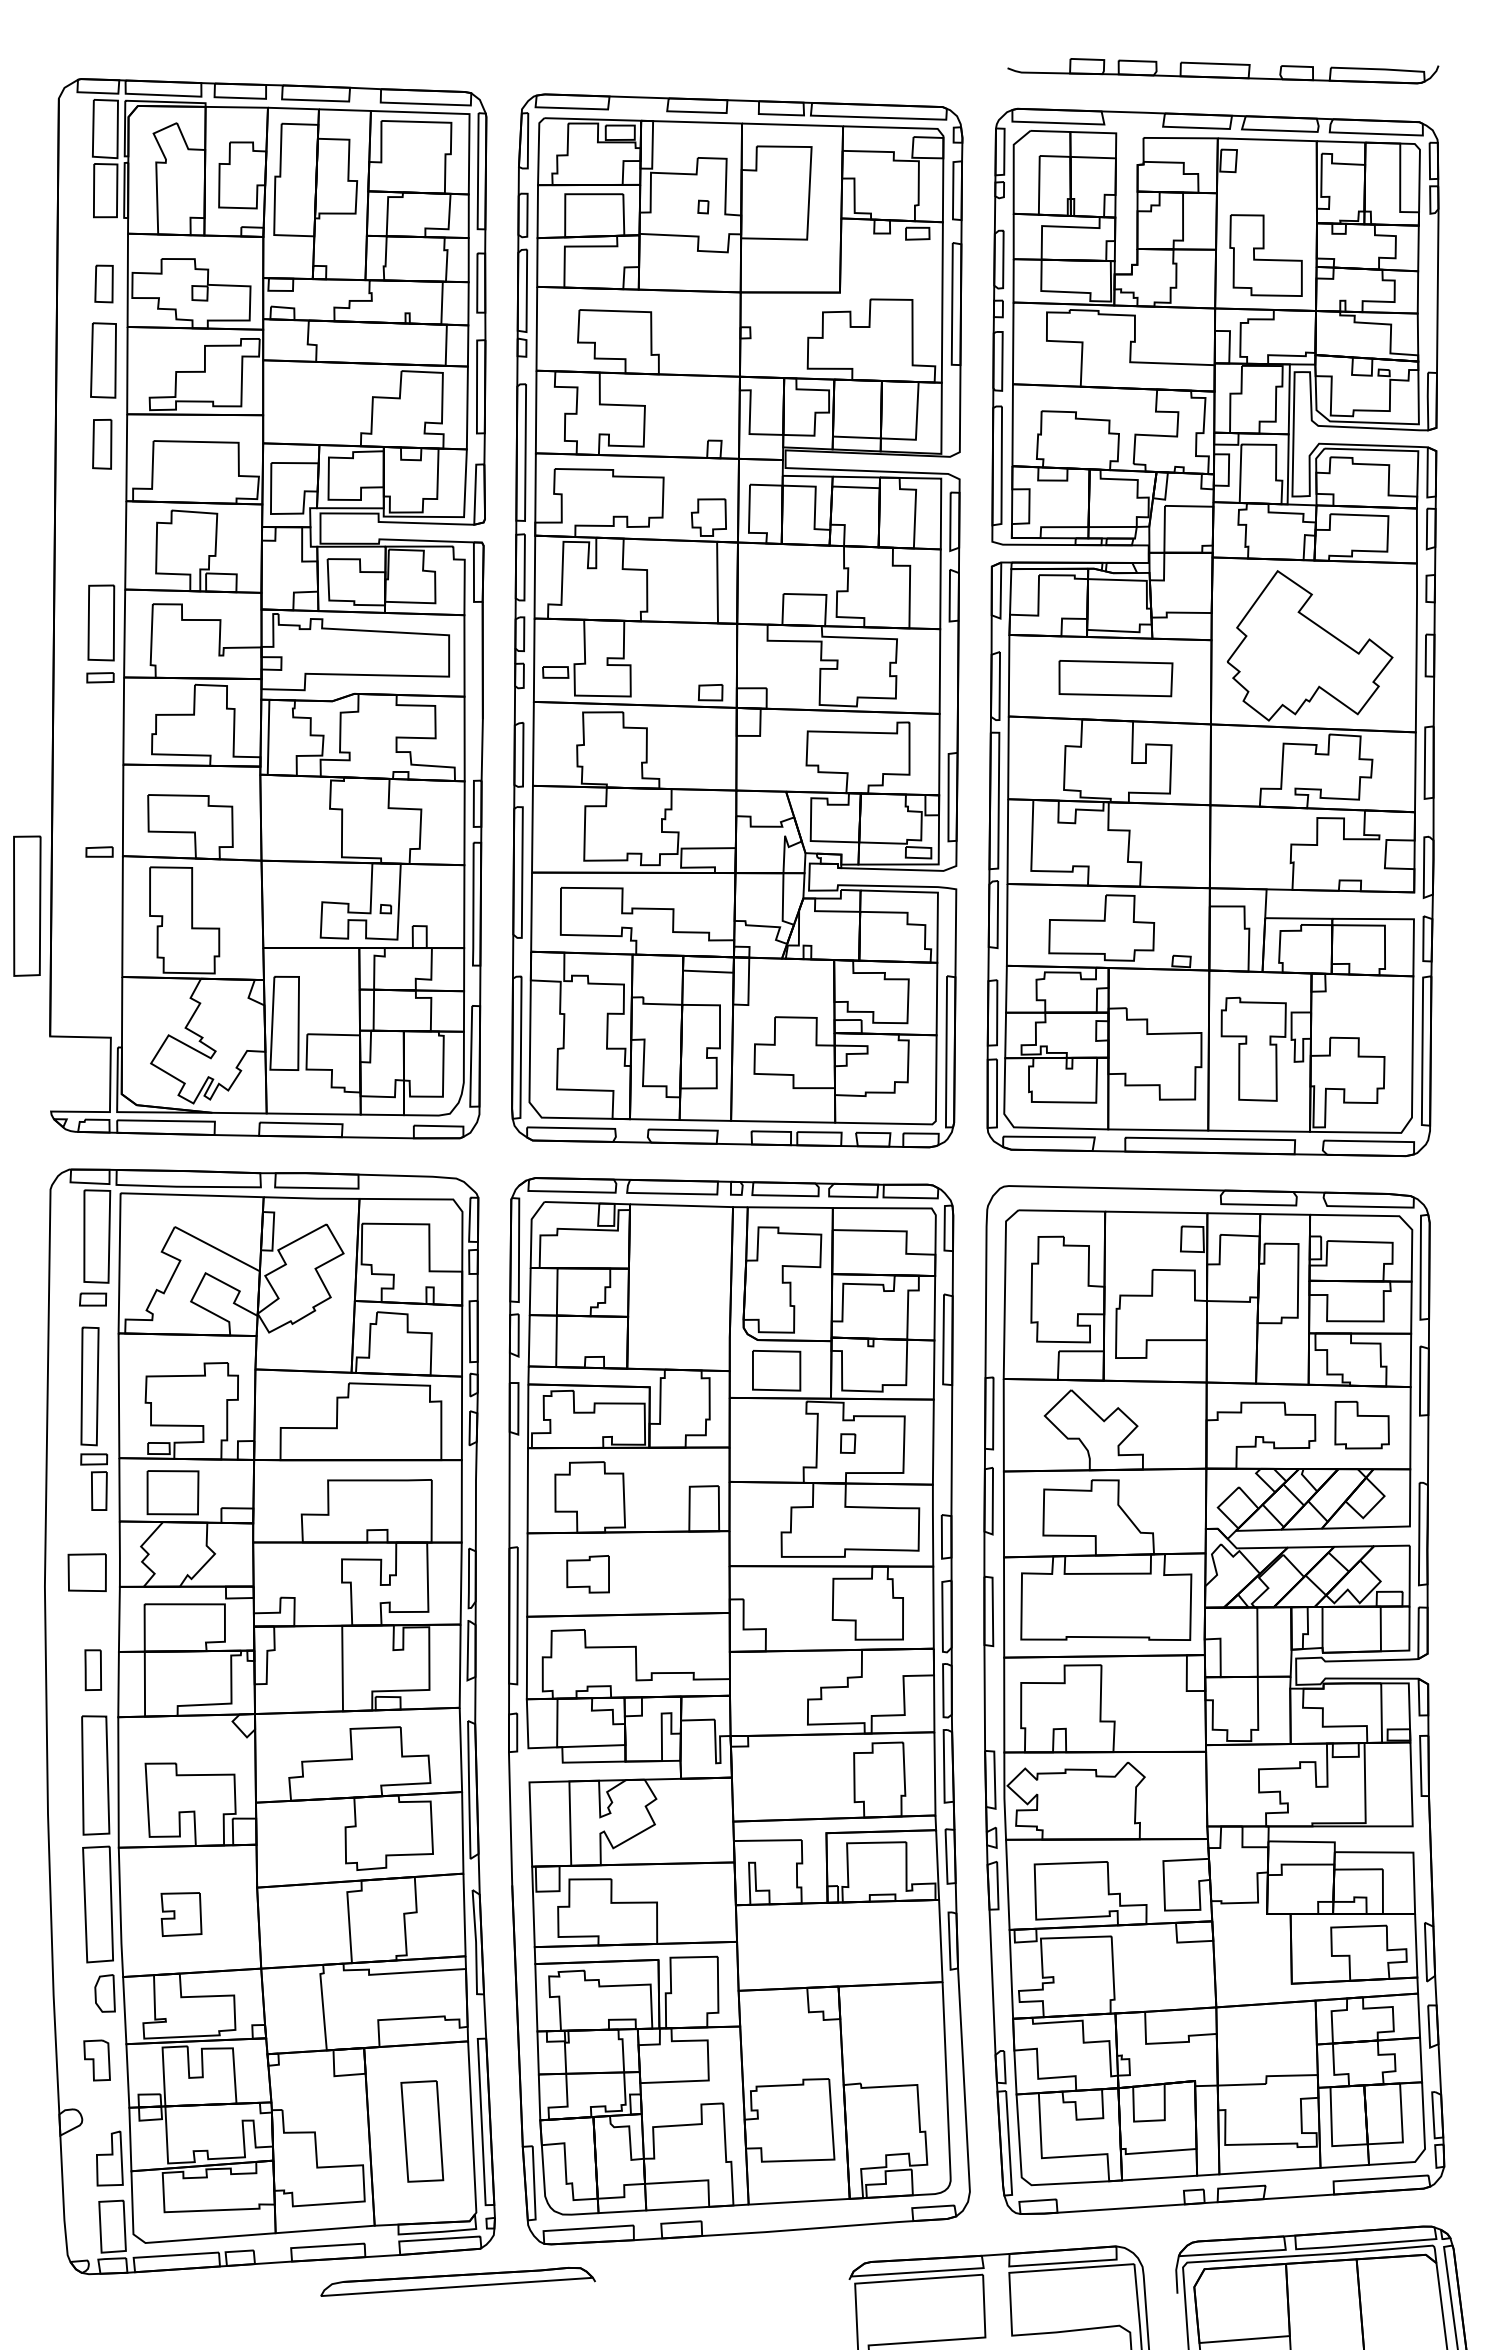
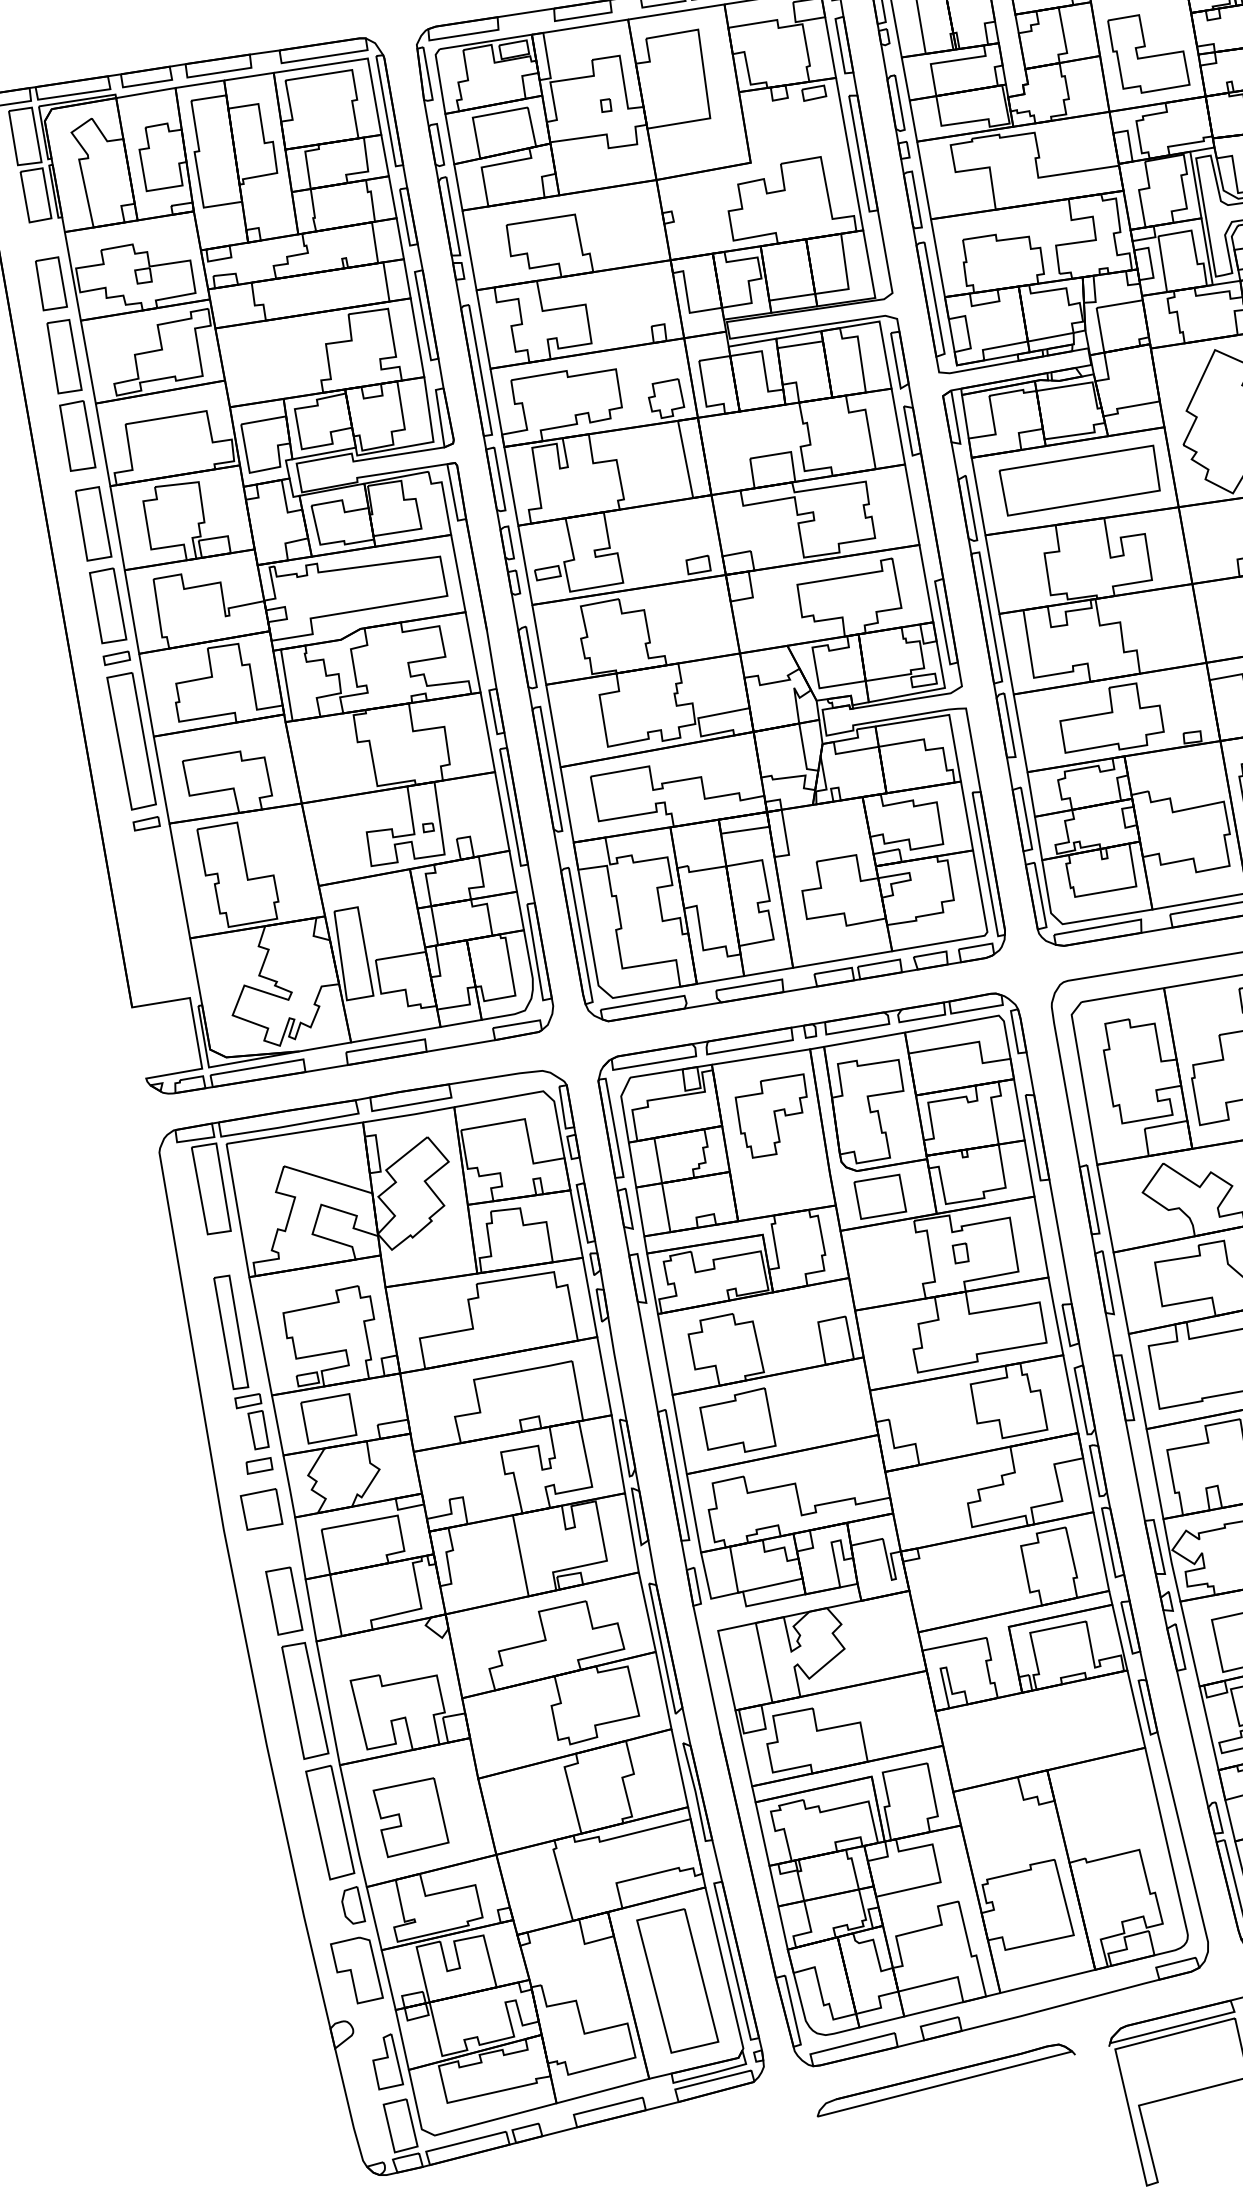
part: (103, 283) -> (50, 283), size x1.43
part: (102, 444) -> (77, 436), size x1.43
part: (101, 536) -> (92, 524), added
part: (1115, 678) -> (1080, 480), size x1.43
part: (27, 905) -> (132, 740), moved
part: (683, 1268) -> (773, 1116), added
part: (93, 1299) -> (259, 1465), moved
part: (587, 1573) -> (736, 1422), size x1.67
part: (93, 1670) -> (284, 1601), size x1.67
part: (181, 1914) -> (411, 1817), size x1.67
part: (96, 2060) -> (356, 1970), size x1.67
part: (422, 2131) -> (678, 1980), size x1.43
part: (457, 2281) -> (944, 2078), moved

